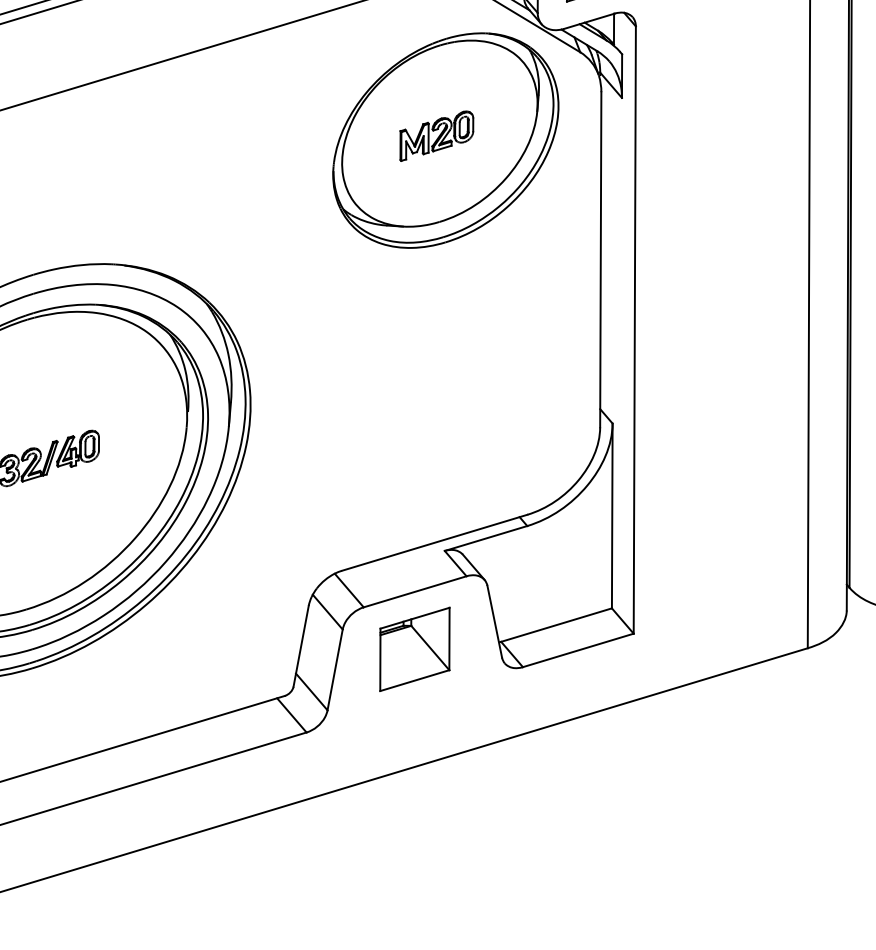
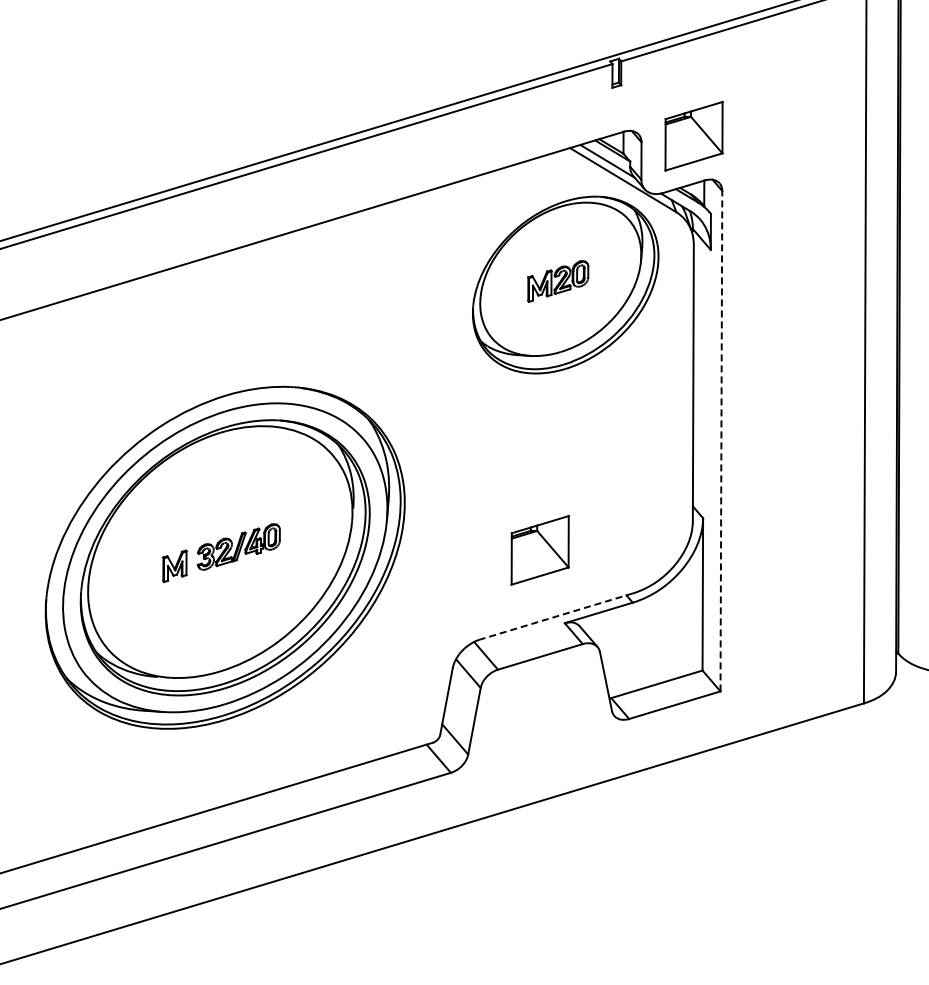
line: (634, 329) -> (721, 440), solid -> dashed
line: (434, 542) -> (556, 616), solid -> dashed
part: (414, 649) -> (539, 550), moved

